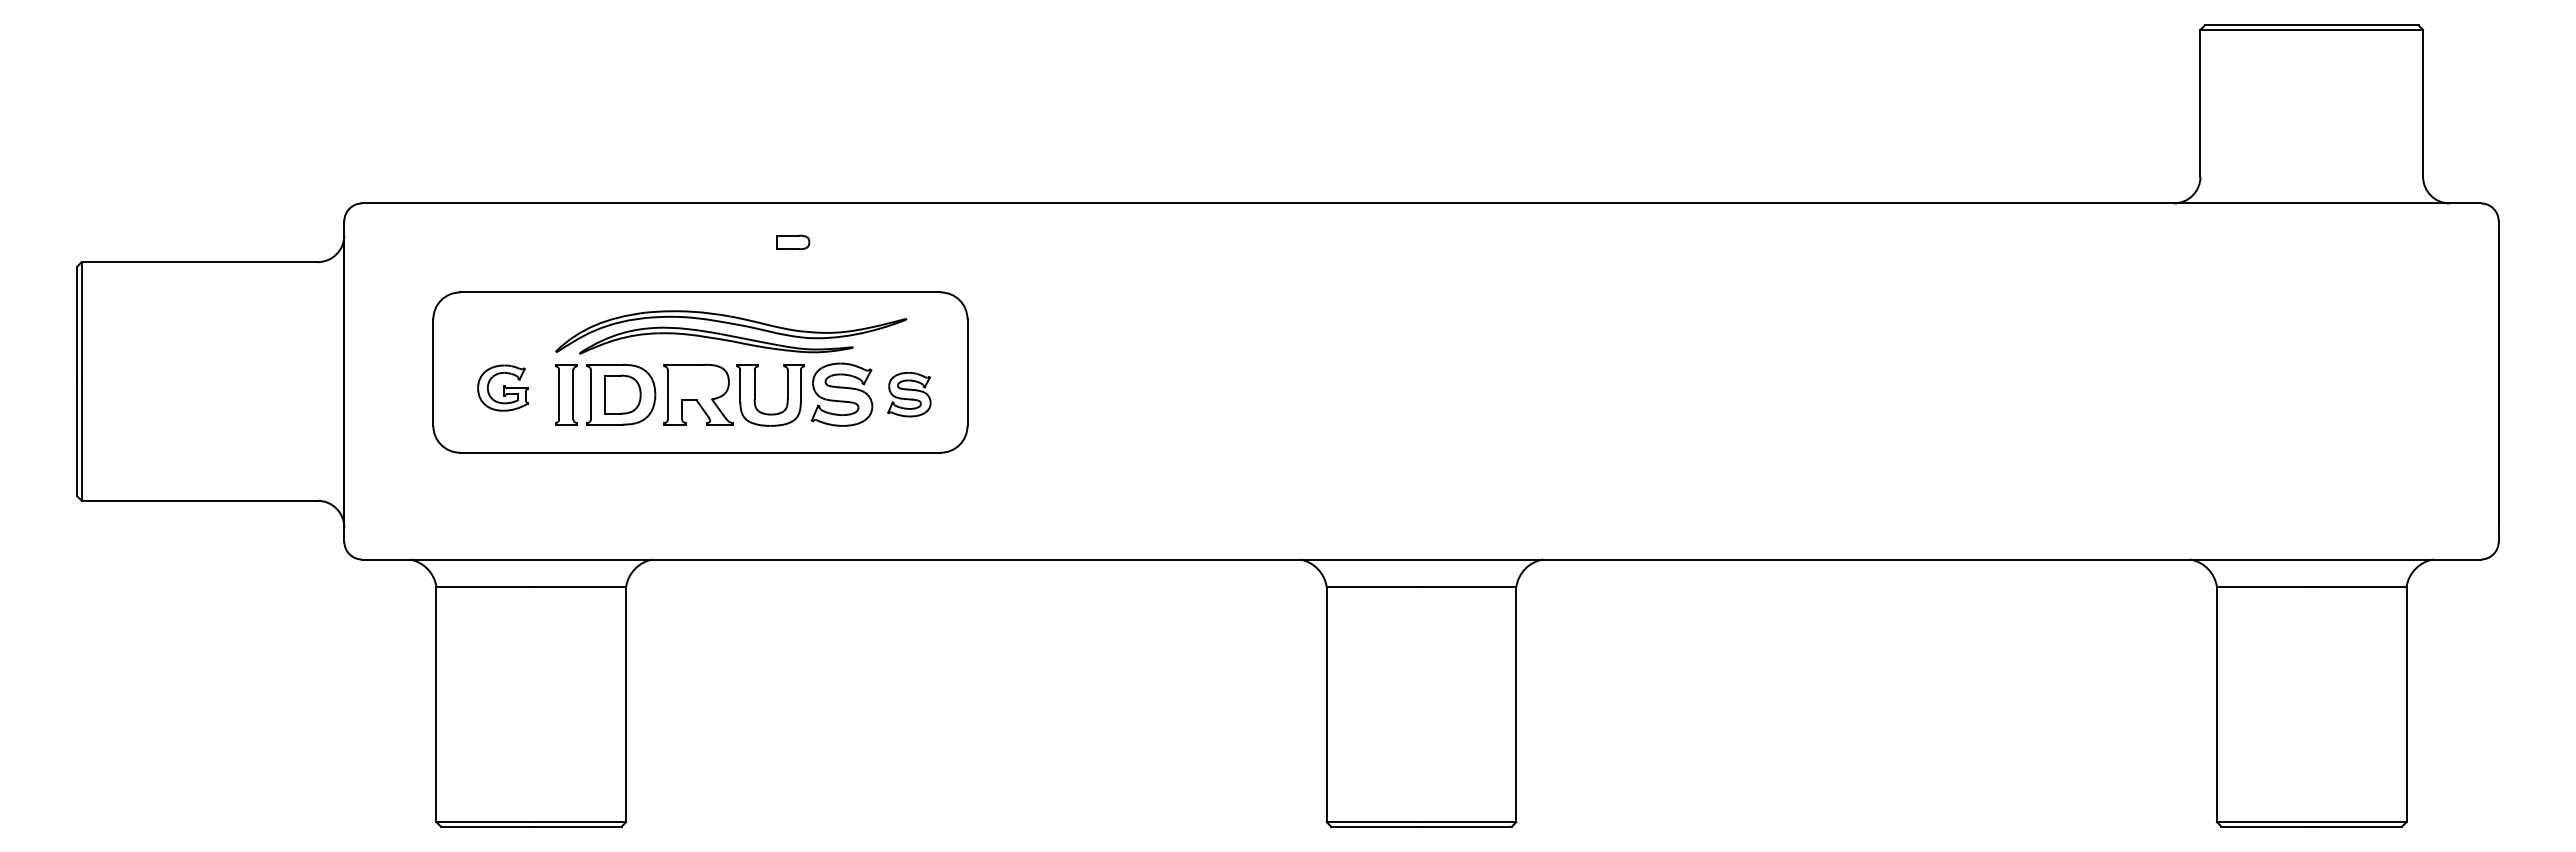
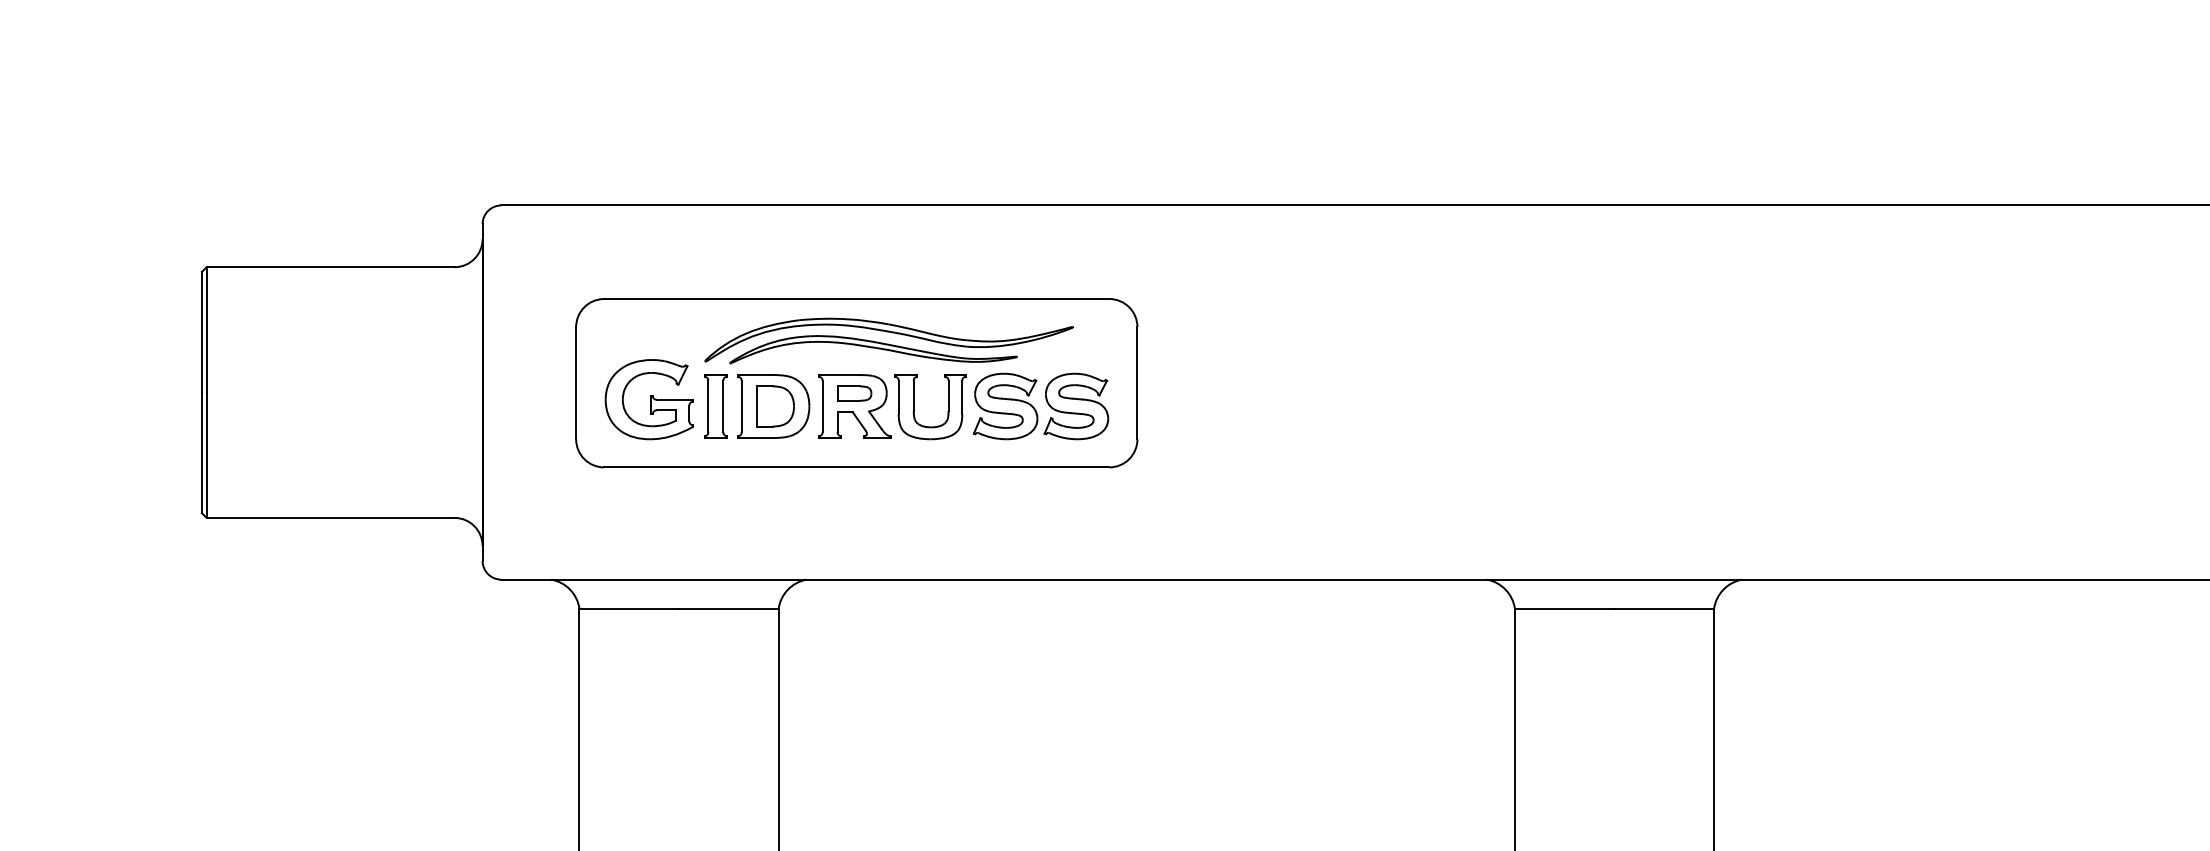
part: (793, 242) -> (854, 393), moved
part: (502, 387) -> (648, 398), size x1.67
part: (909, 394) -> (1076, 406), size x1.43

